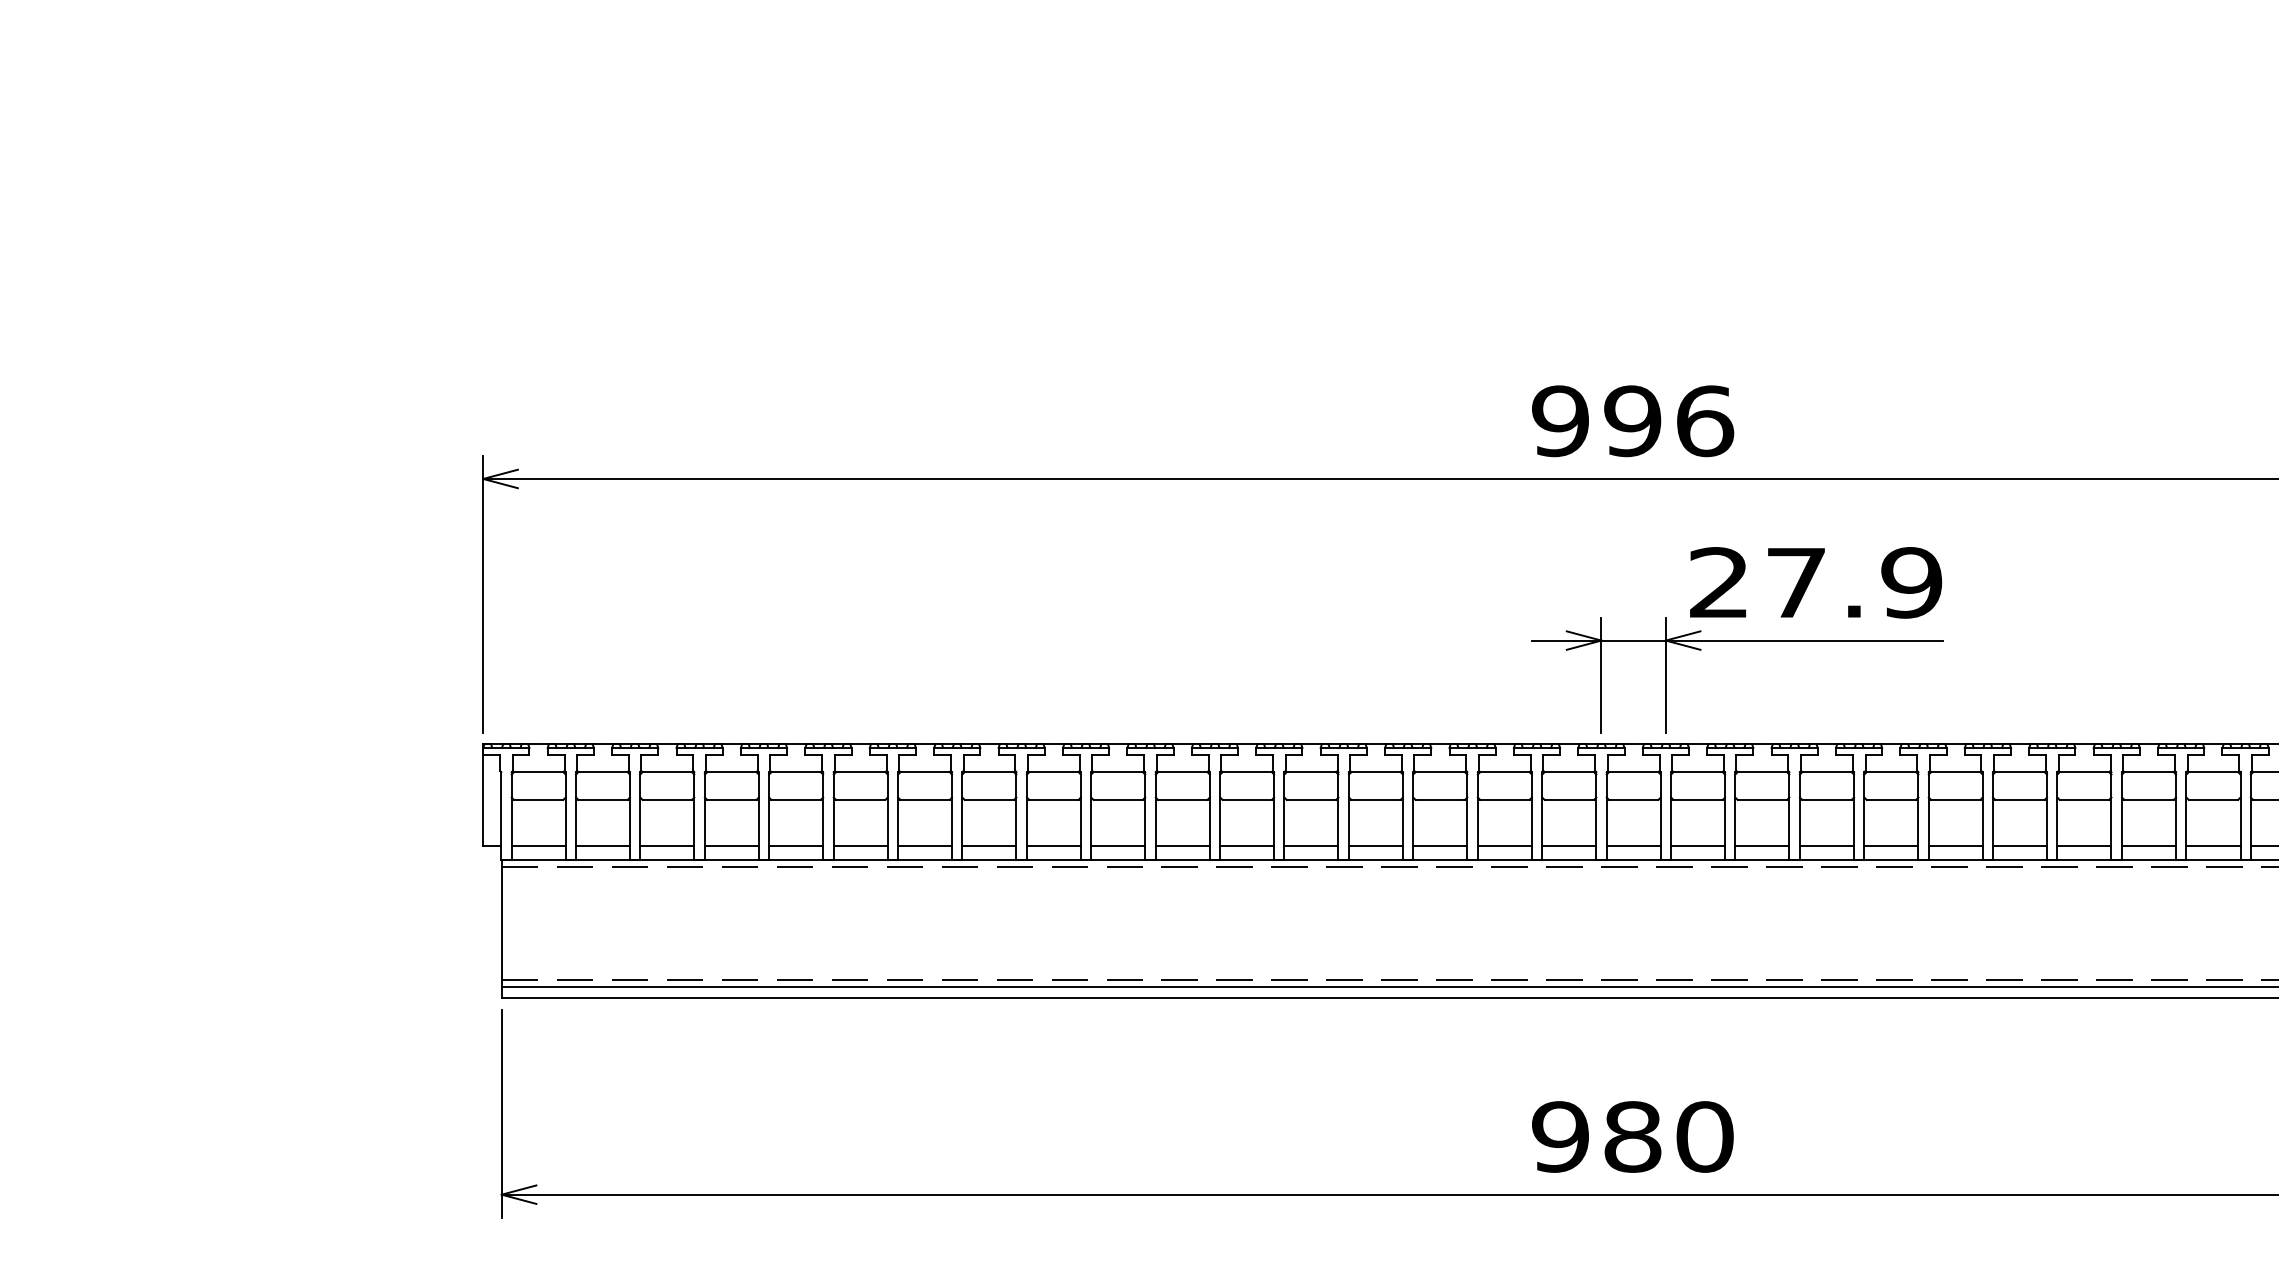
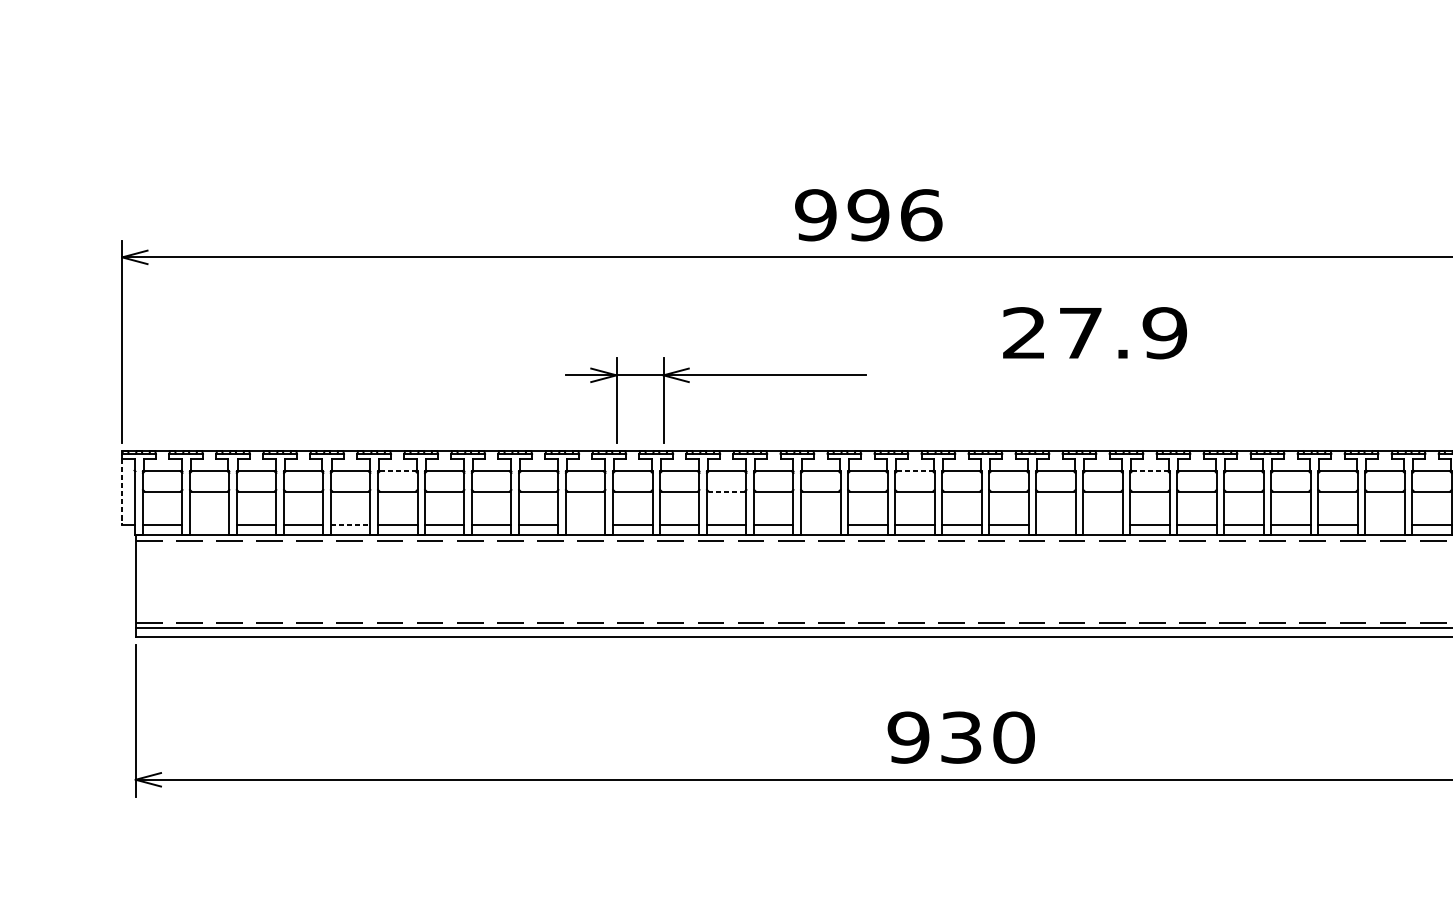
text: (1633, 421) -> (869, 215), moved
part: (1737, 641) -> (715, 376), moved
line: (860, 772) -> (397, 471), solid -> dashed
line: (1569, 772) -> (915, 471), solid -> dashed
line: (1891, 772) -> (1150, 471), solid -> dashed
line: (483, 795) -> (122, 488), solid -> dashed
line: (1311, 799) -> (726, 491), solid -> dashed
line: (602, 846) -> (209, 525), removed
line: (796, 846) -> (350, 525), solid -> dashed
line: (1118, 846) -> (585, 525), removed
line: (1440, 846) -> (820, 525), removed
line: (1762, 846) -> (1055, 525), removed
line: (1826, 846) -> (1102, 525), removed
line: (2213, 846) -> (1385, 525), removed
text: (1632, 1136) -> (961, 737), 980 -> 930

